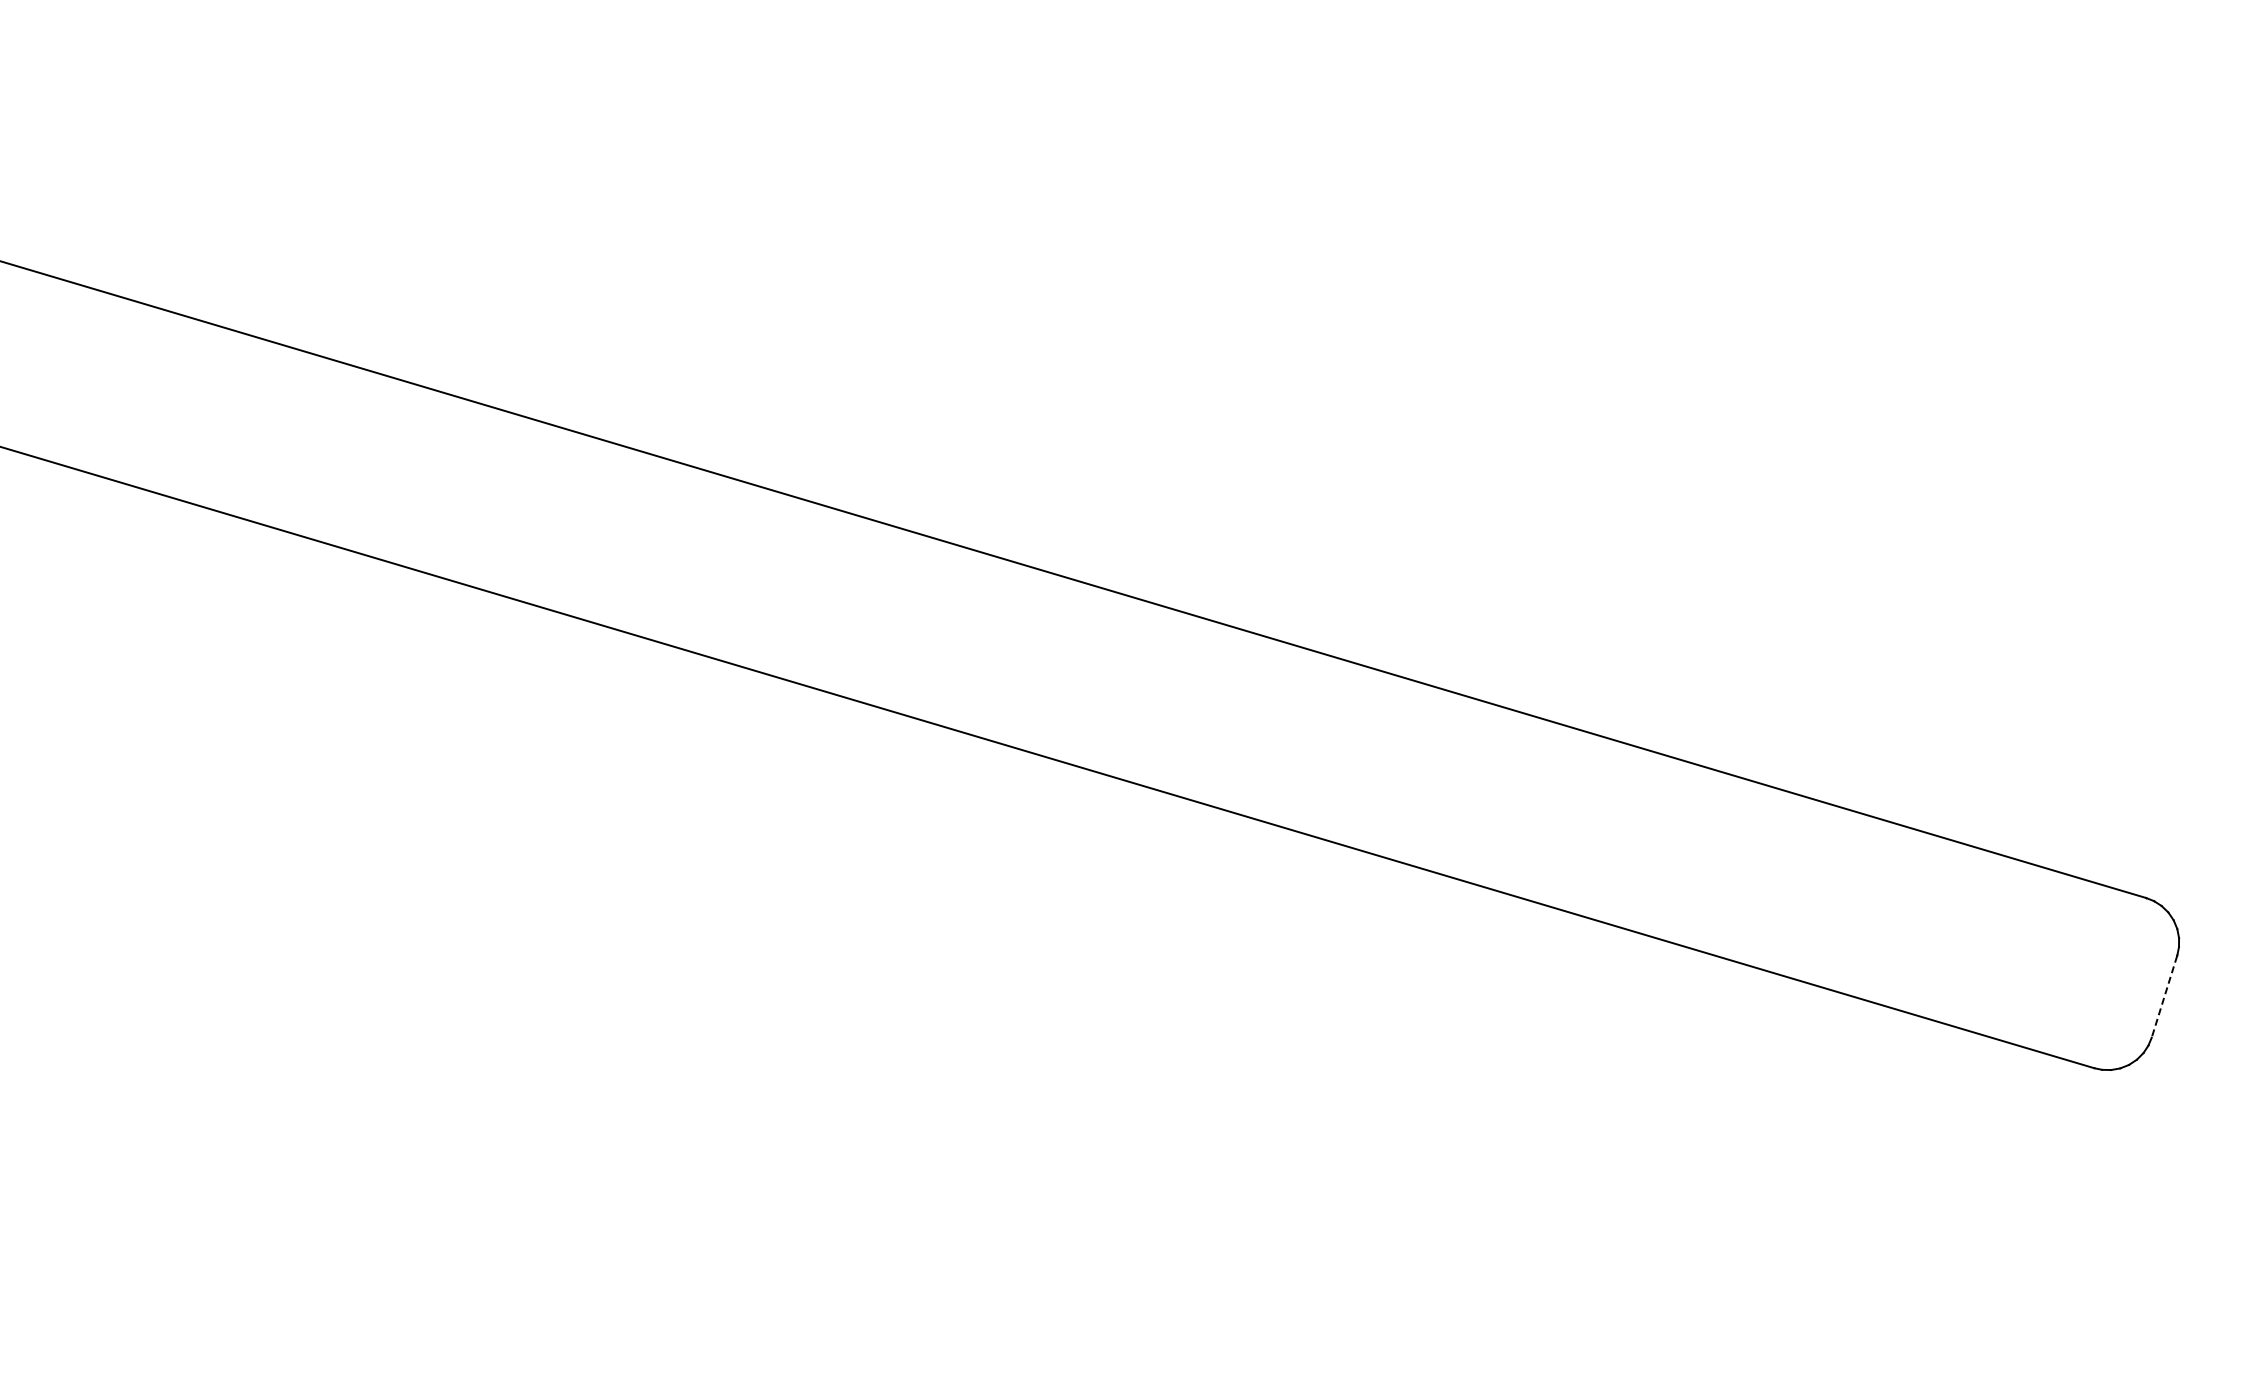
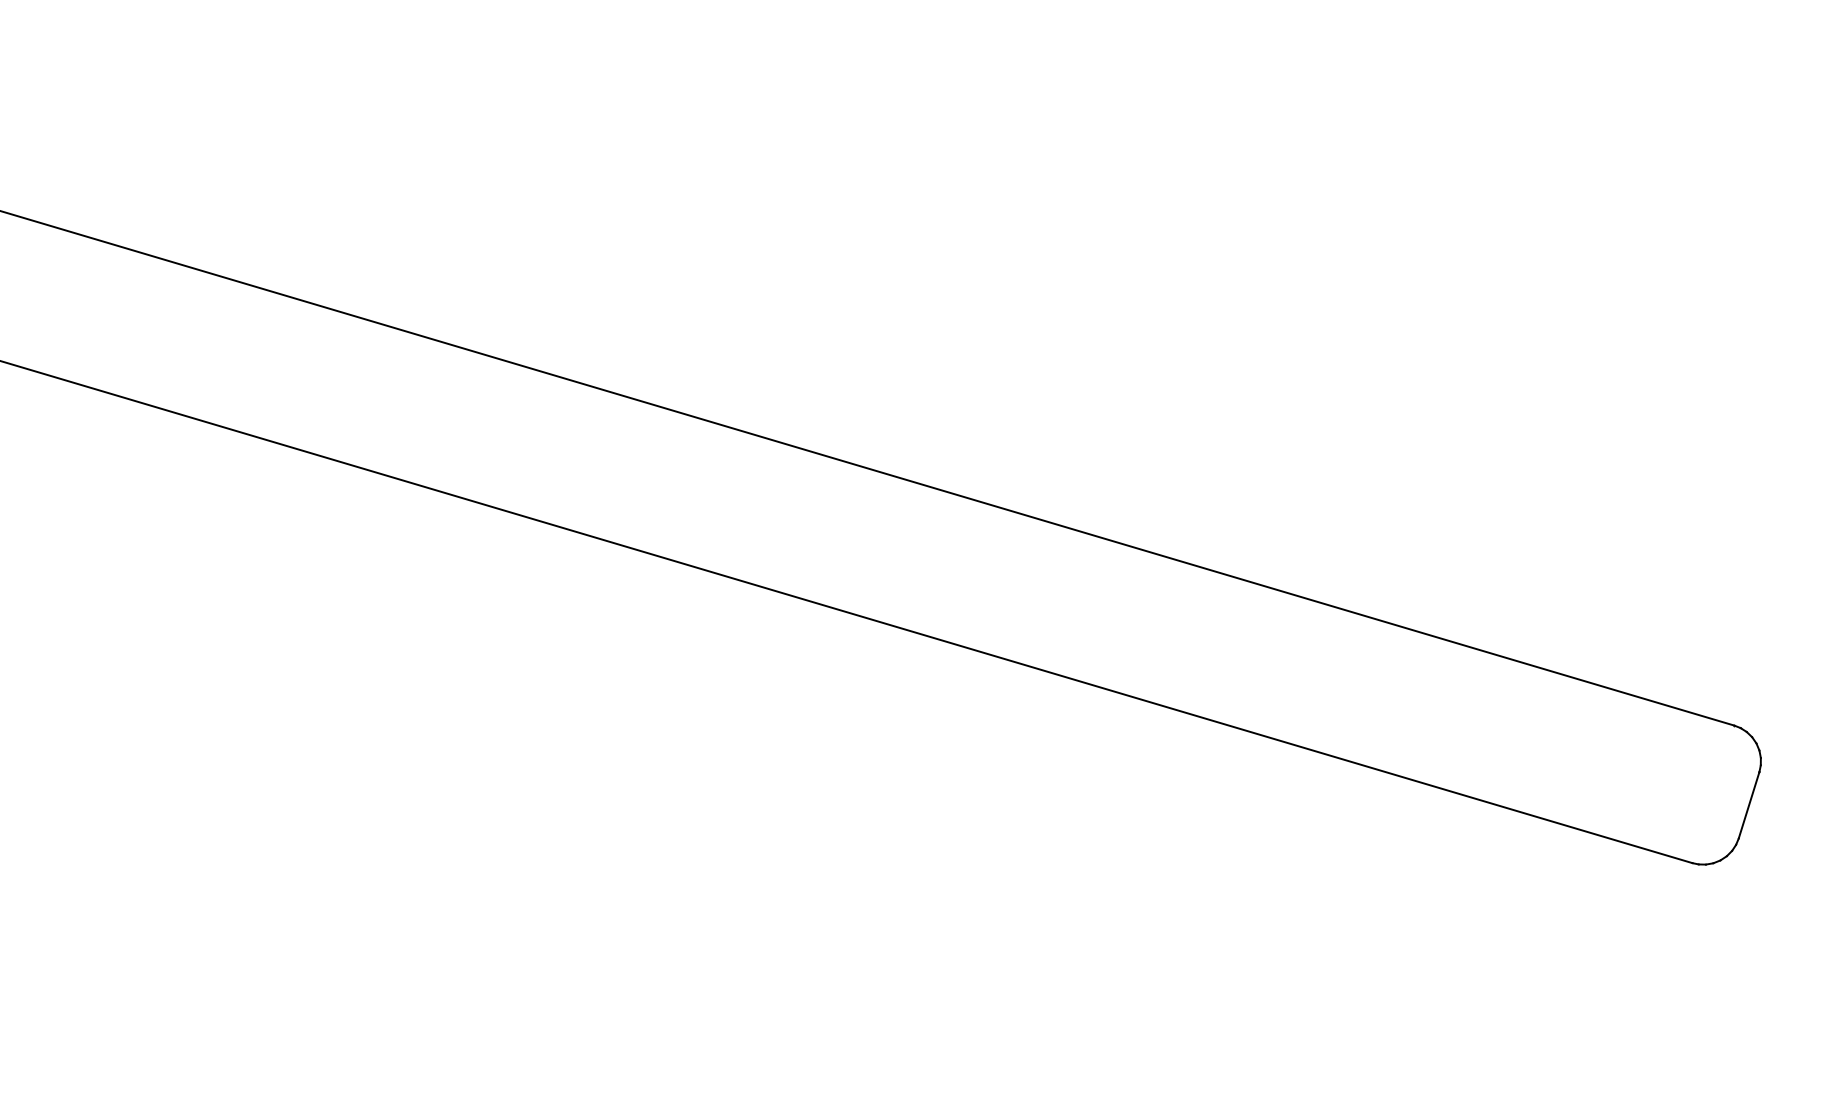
line: (2164, 996) -> (1749, 805), dashed -> solid

